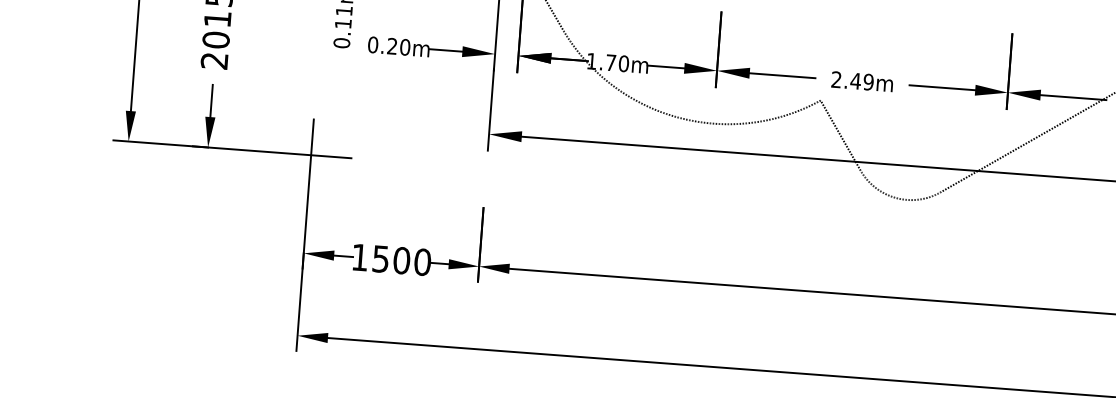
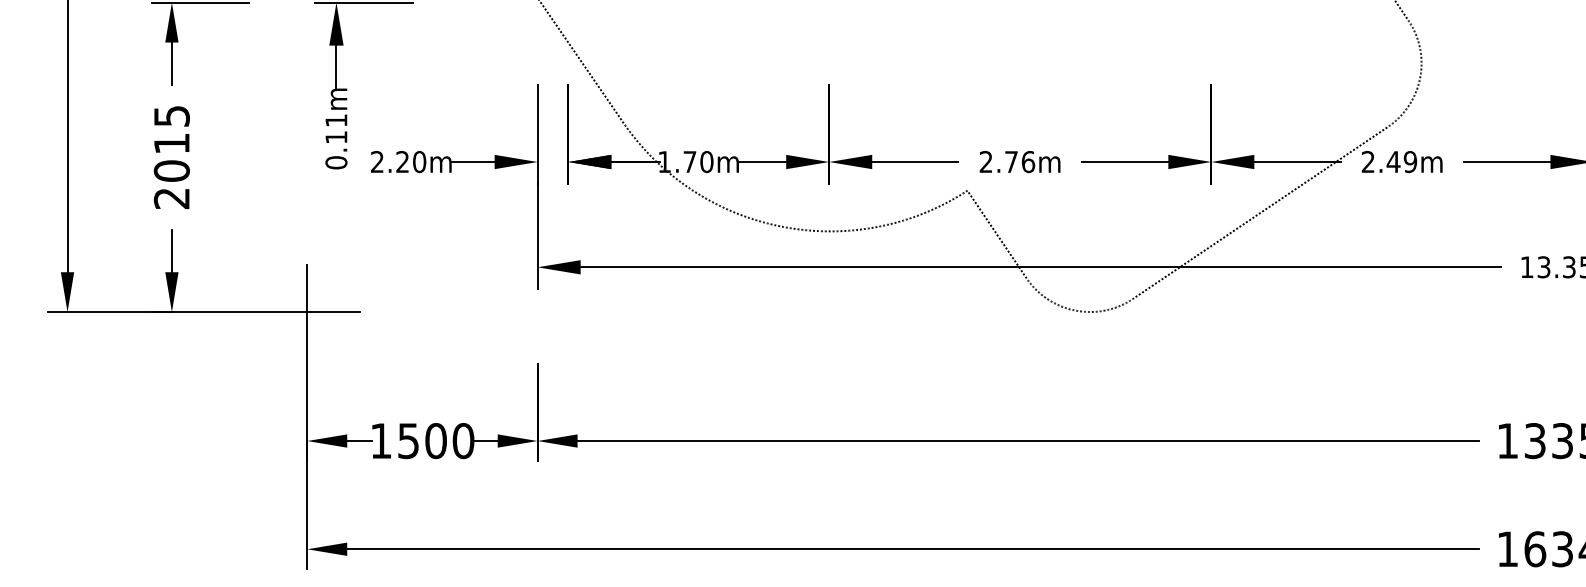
text: (373, 45) -> (377, 162), 0.20m -> 2.20m
text: (861, 82) -> (1019, 162), 2.49m -> 2.76m

